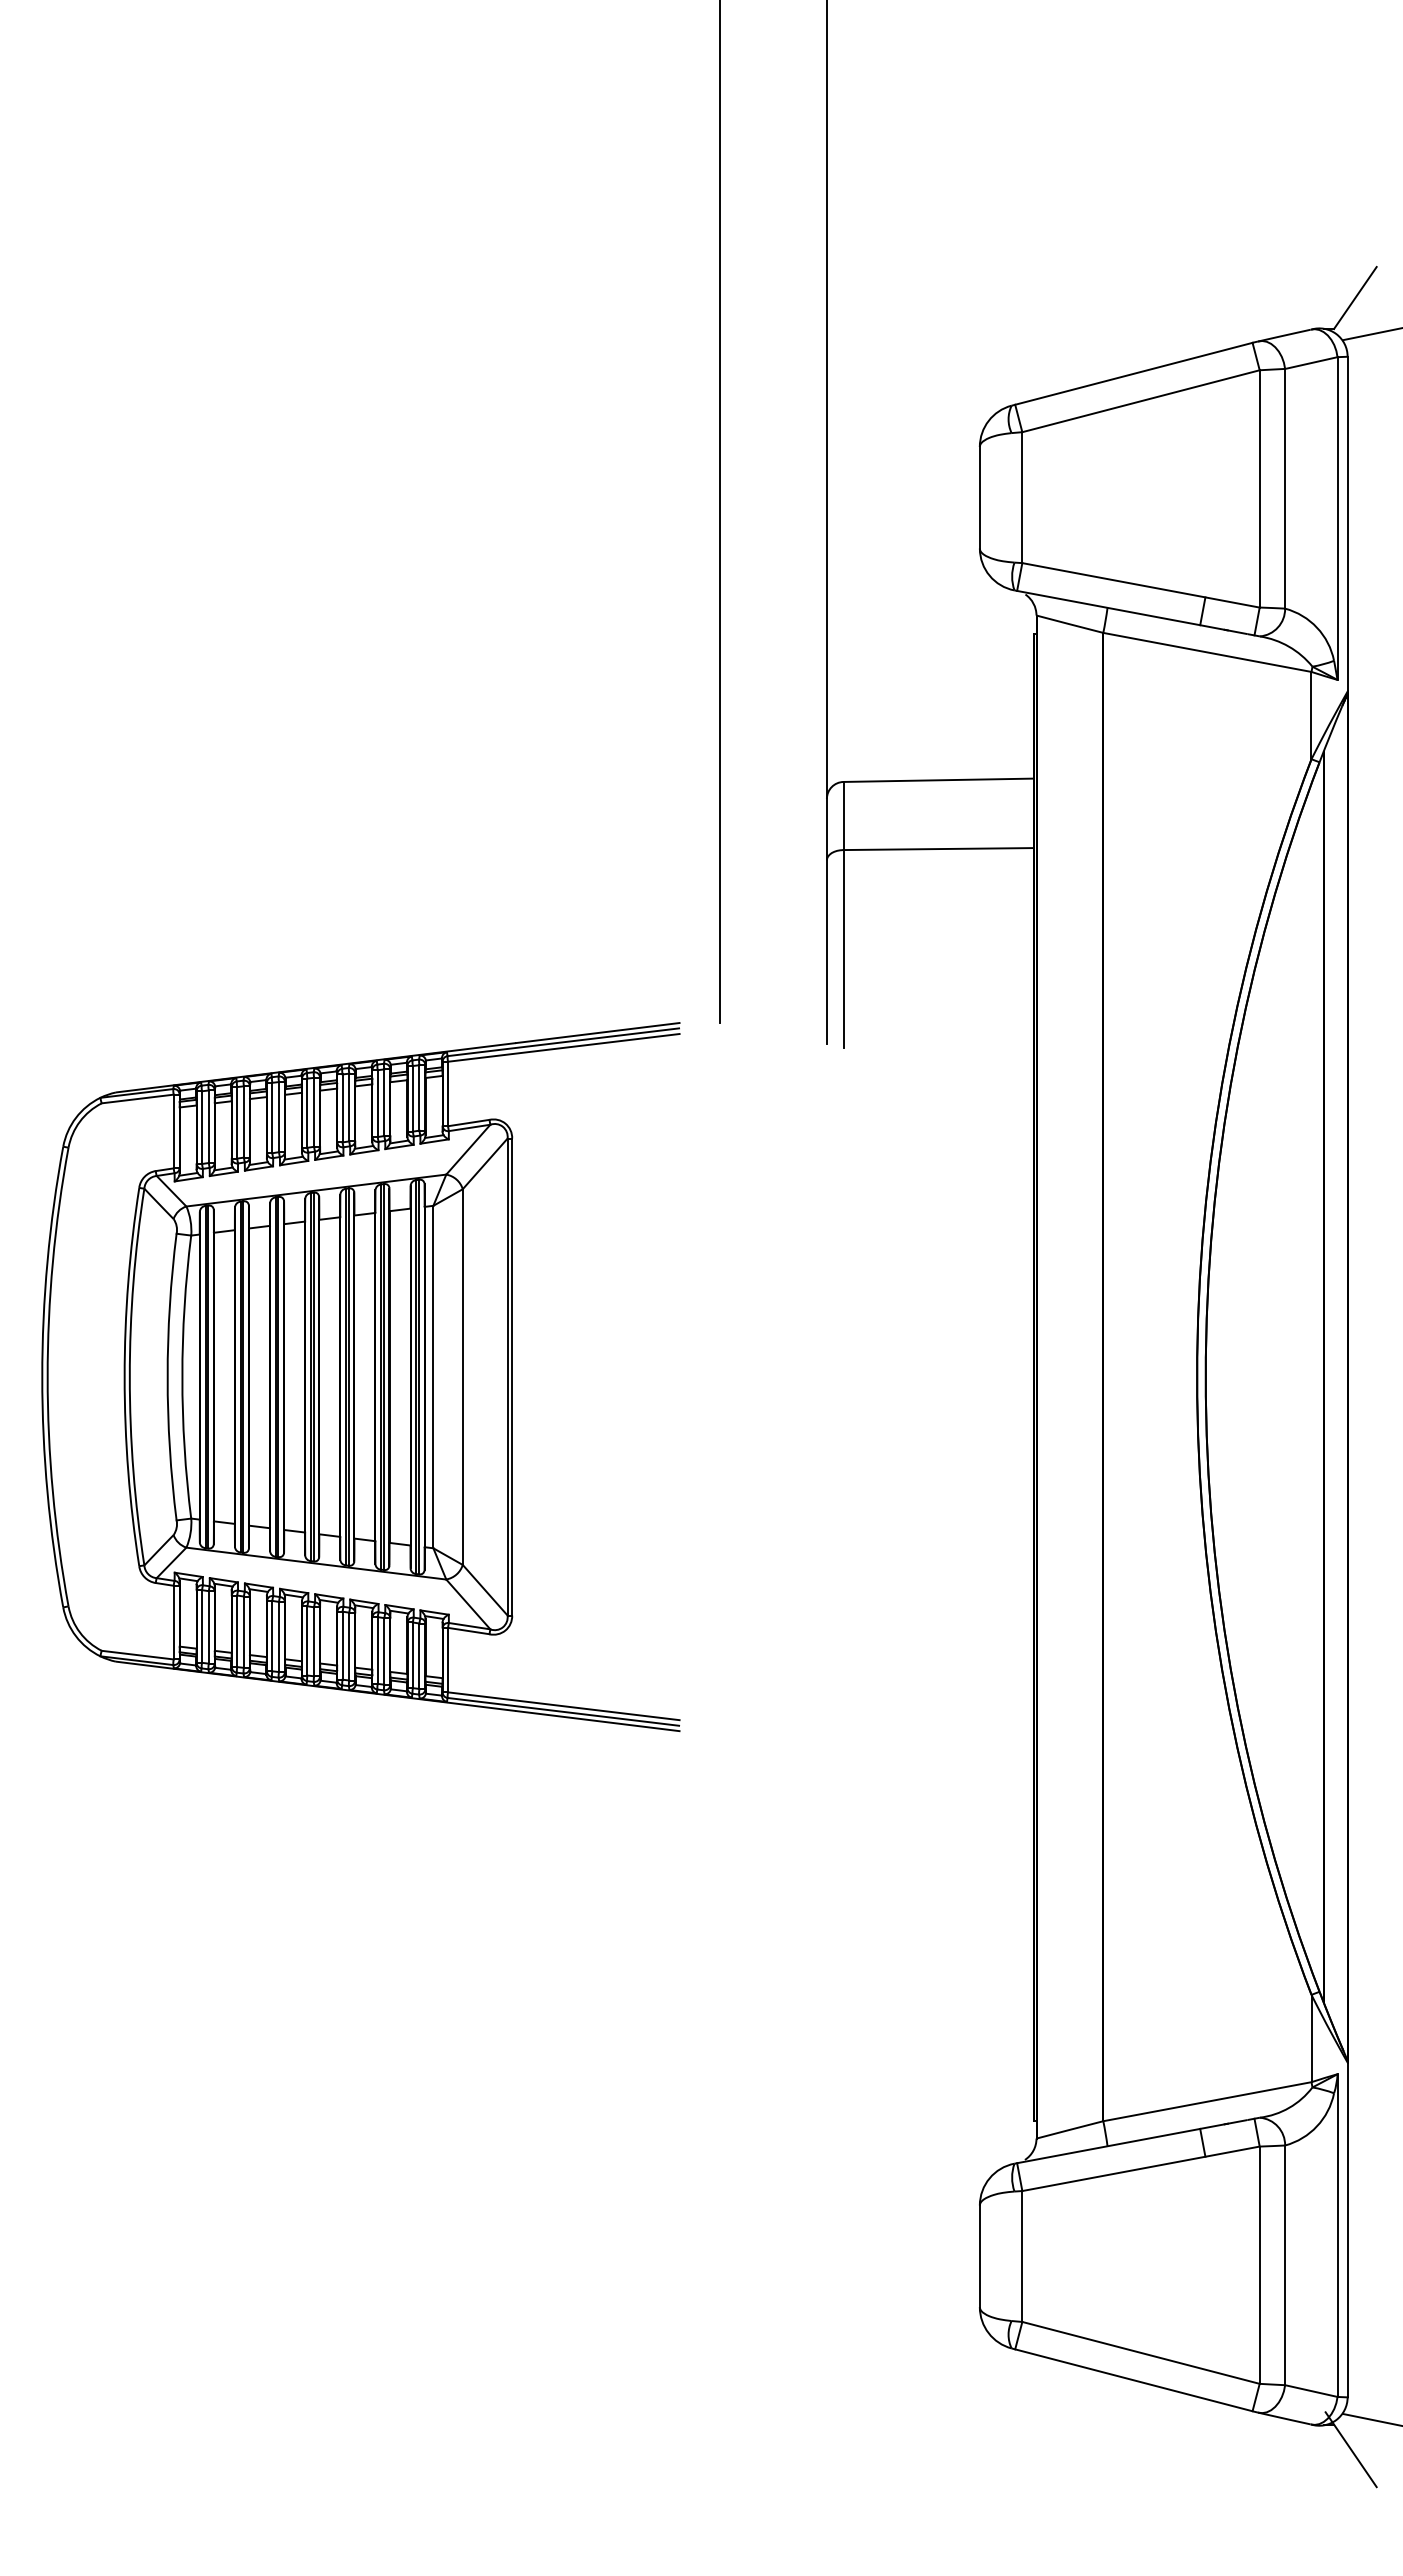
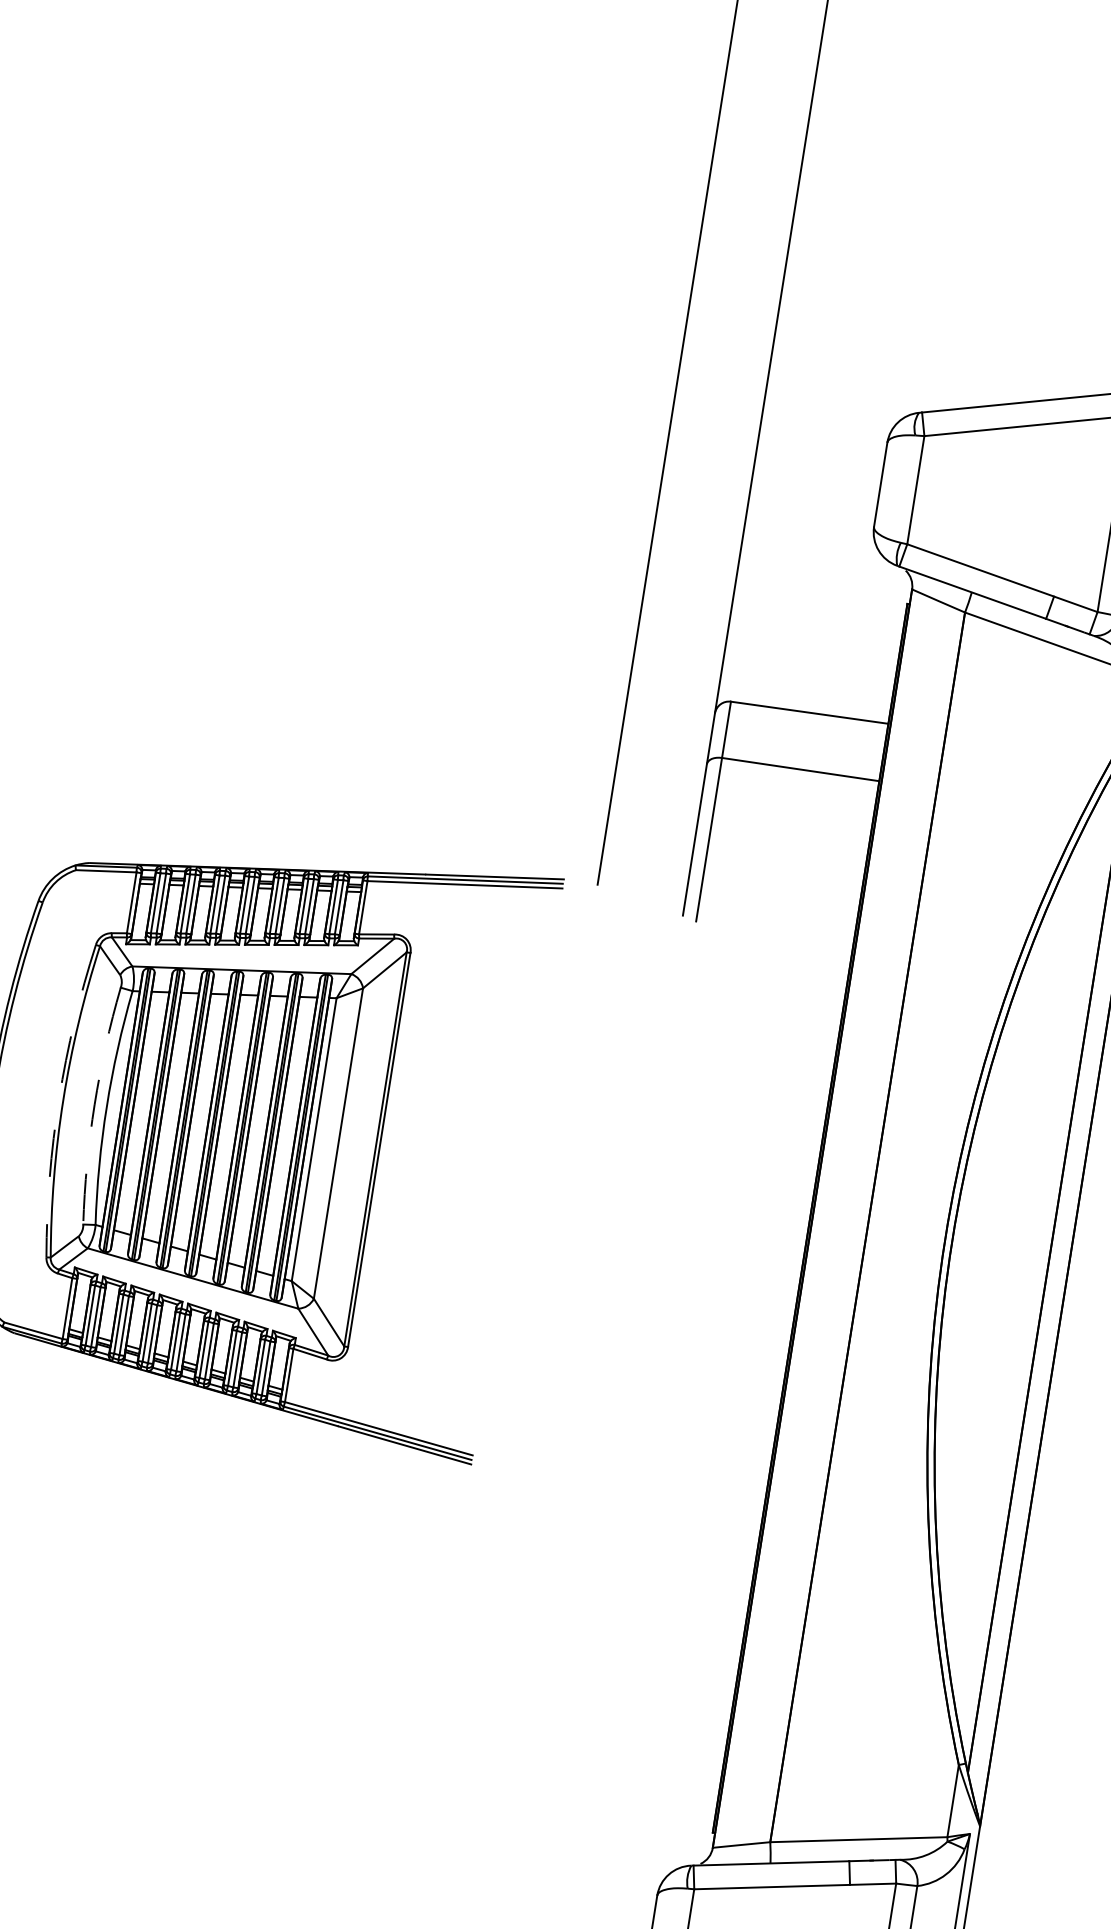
arc: (124, 1377) -> (58, 1099), solid -> dashed
arc: (167, 1377) -> (94, 1105), solid -> dashed

